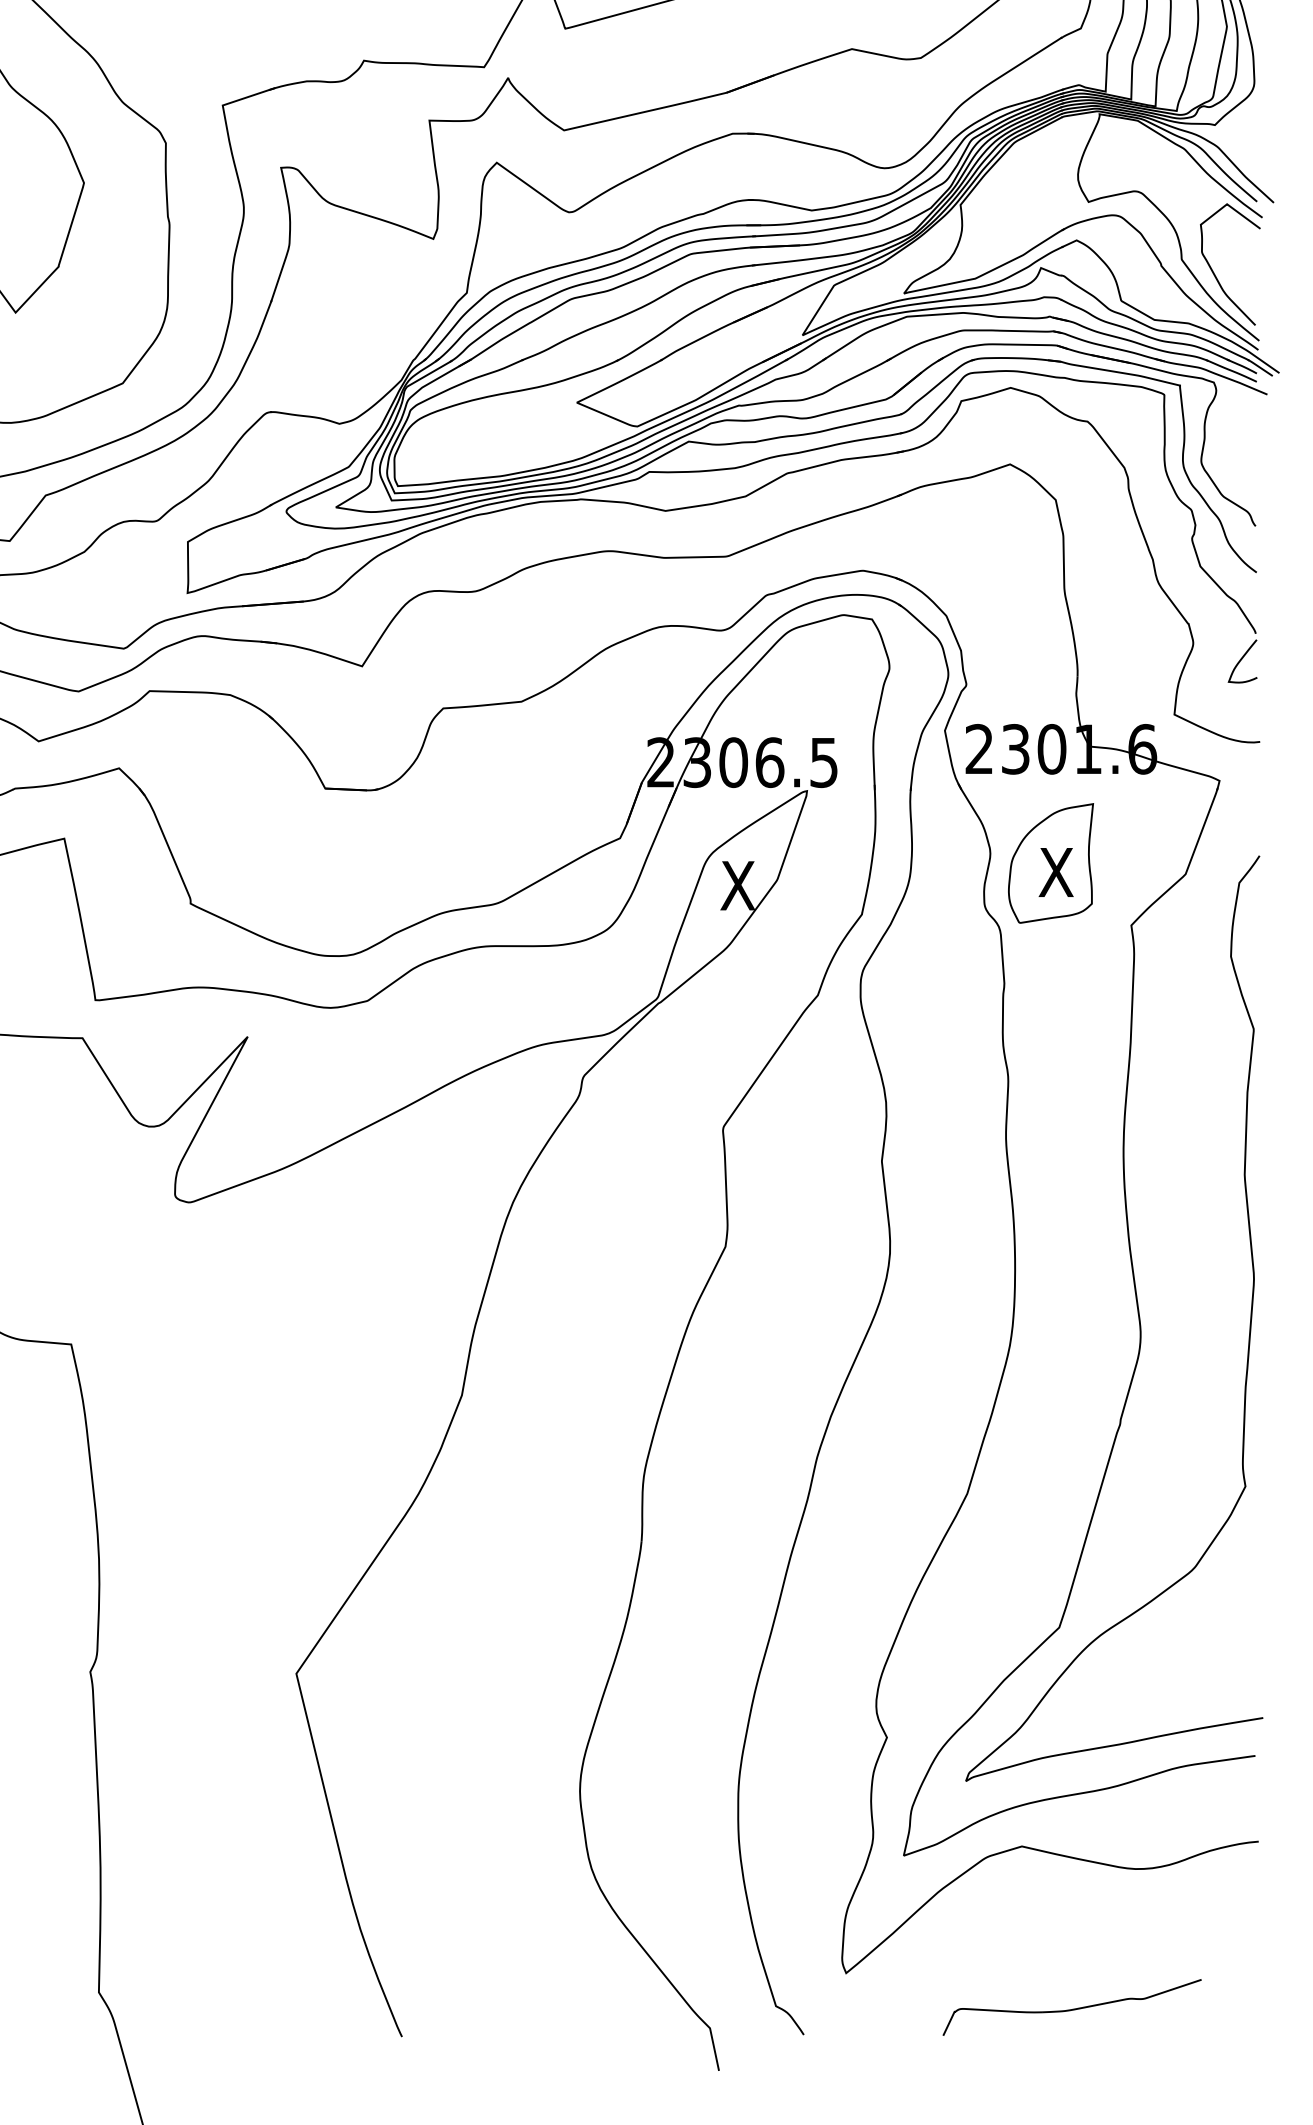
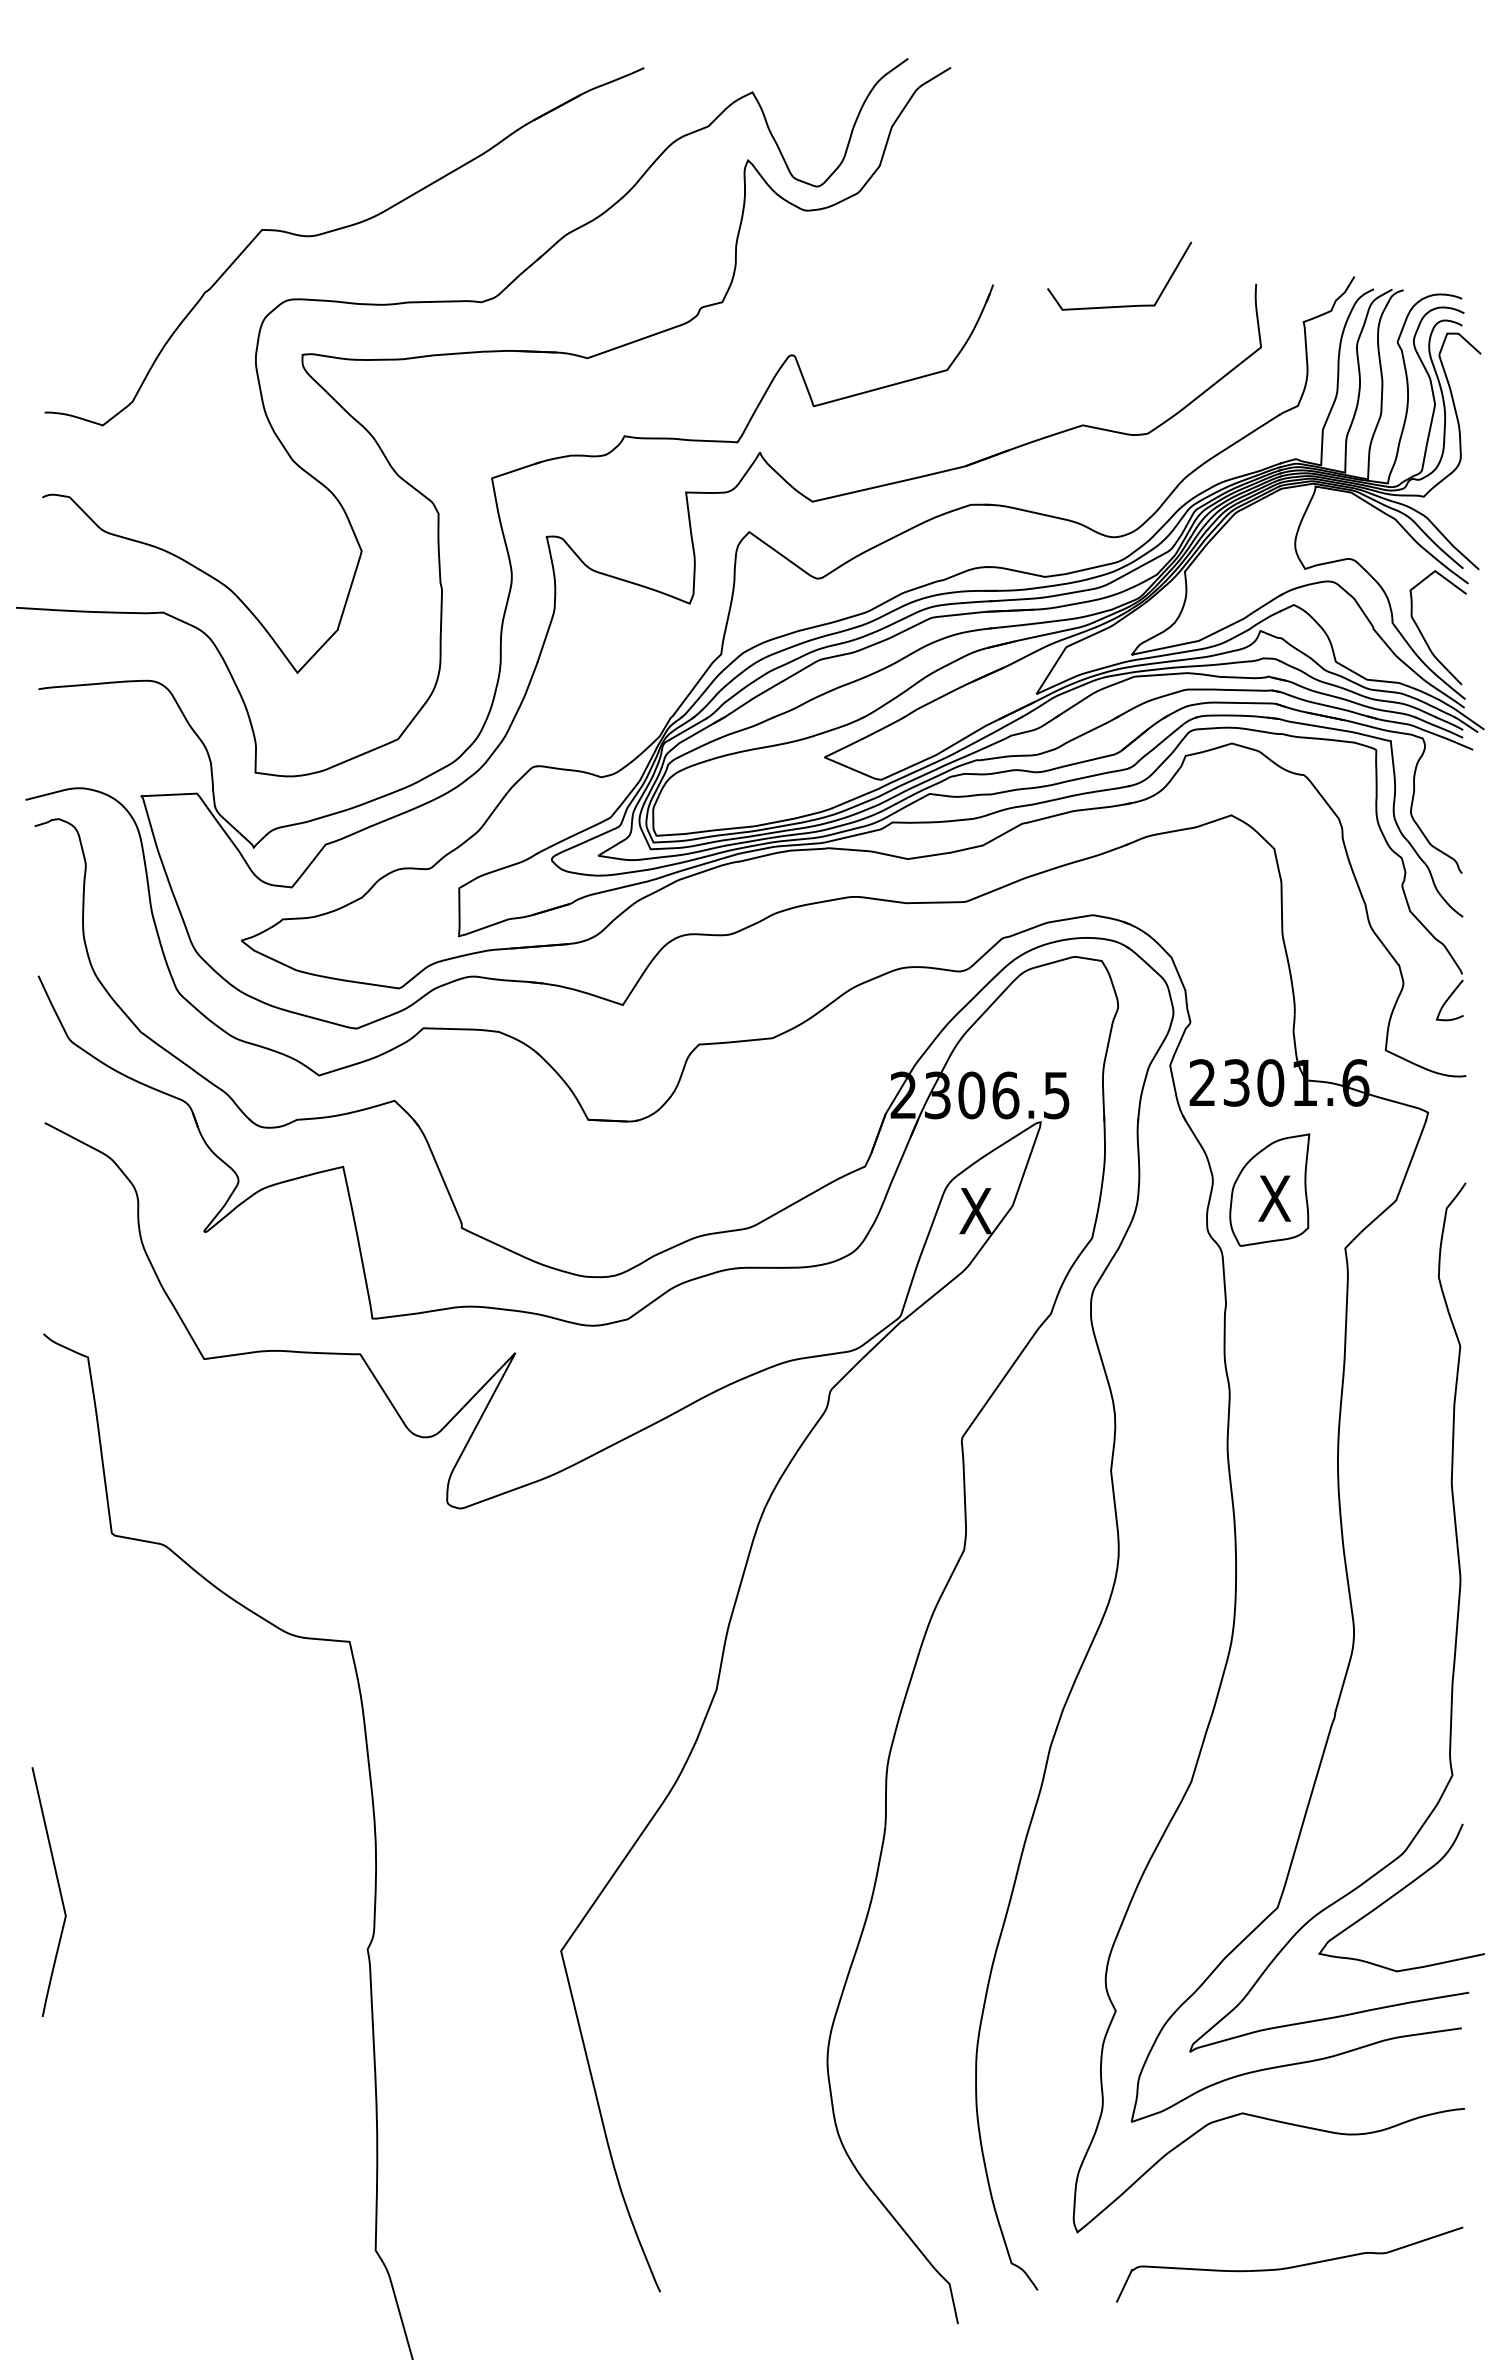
curve: (1188, 1612) -> (1398, 1893), added
part: (1071, 2007) -> (1289, 2264), size x1.43

